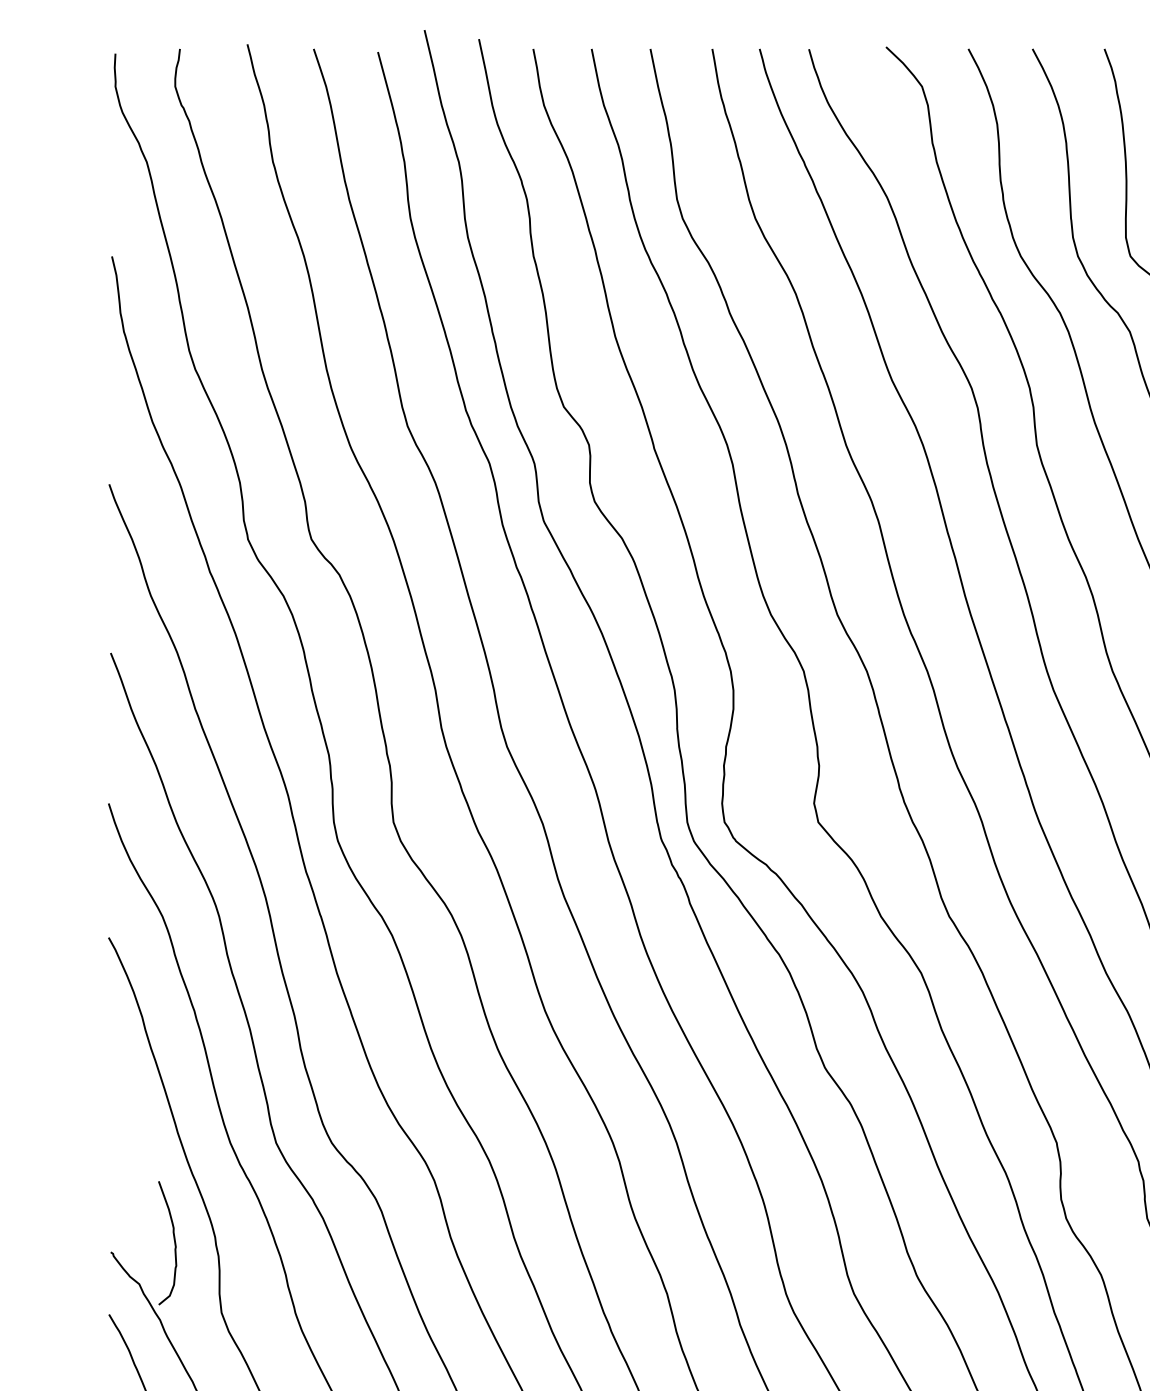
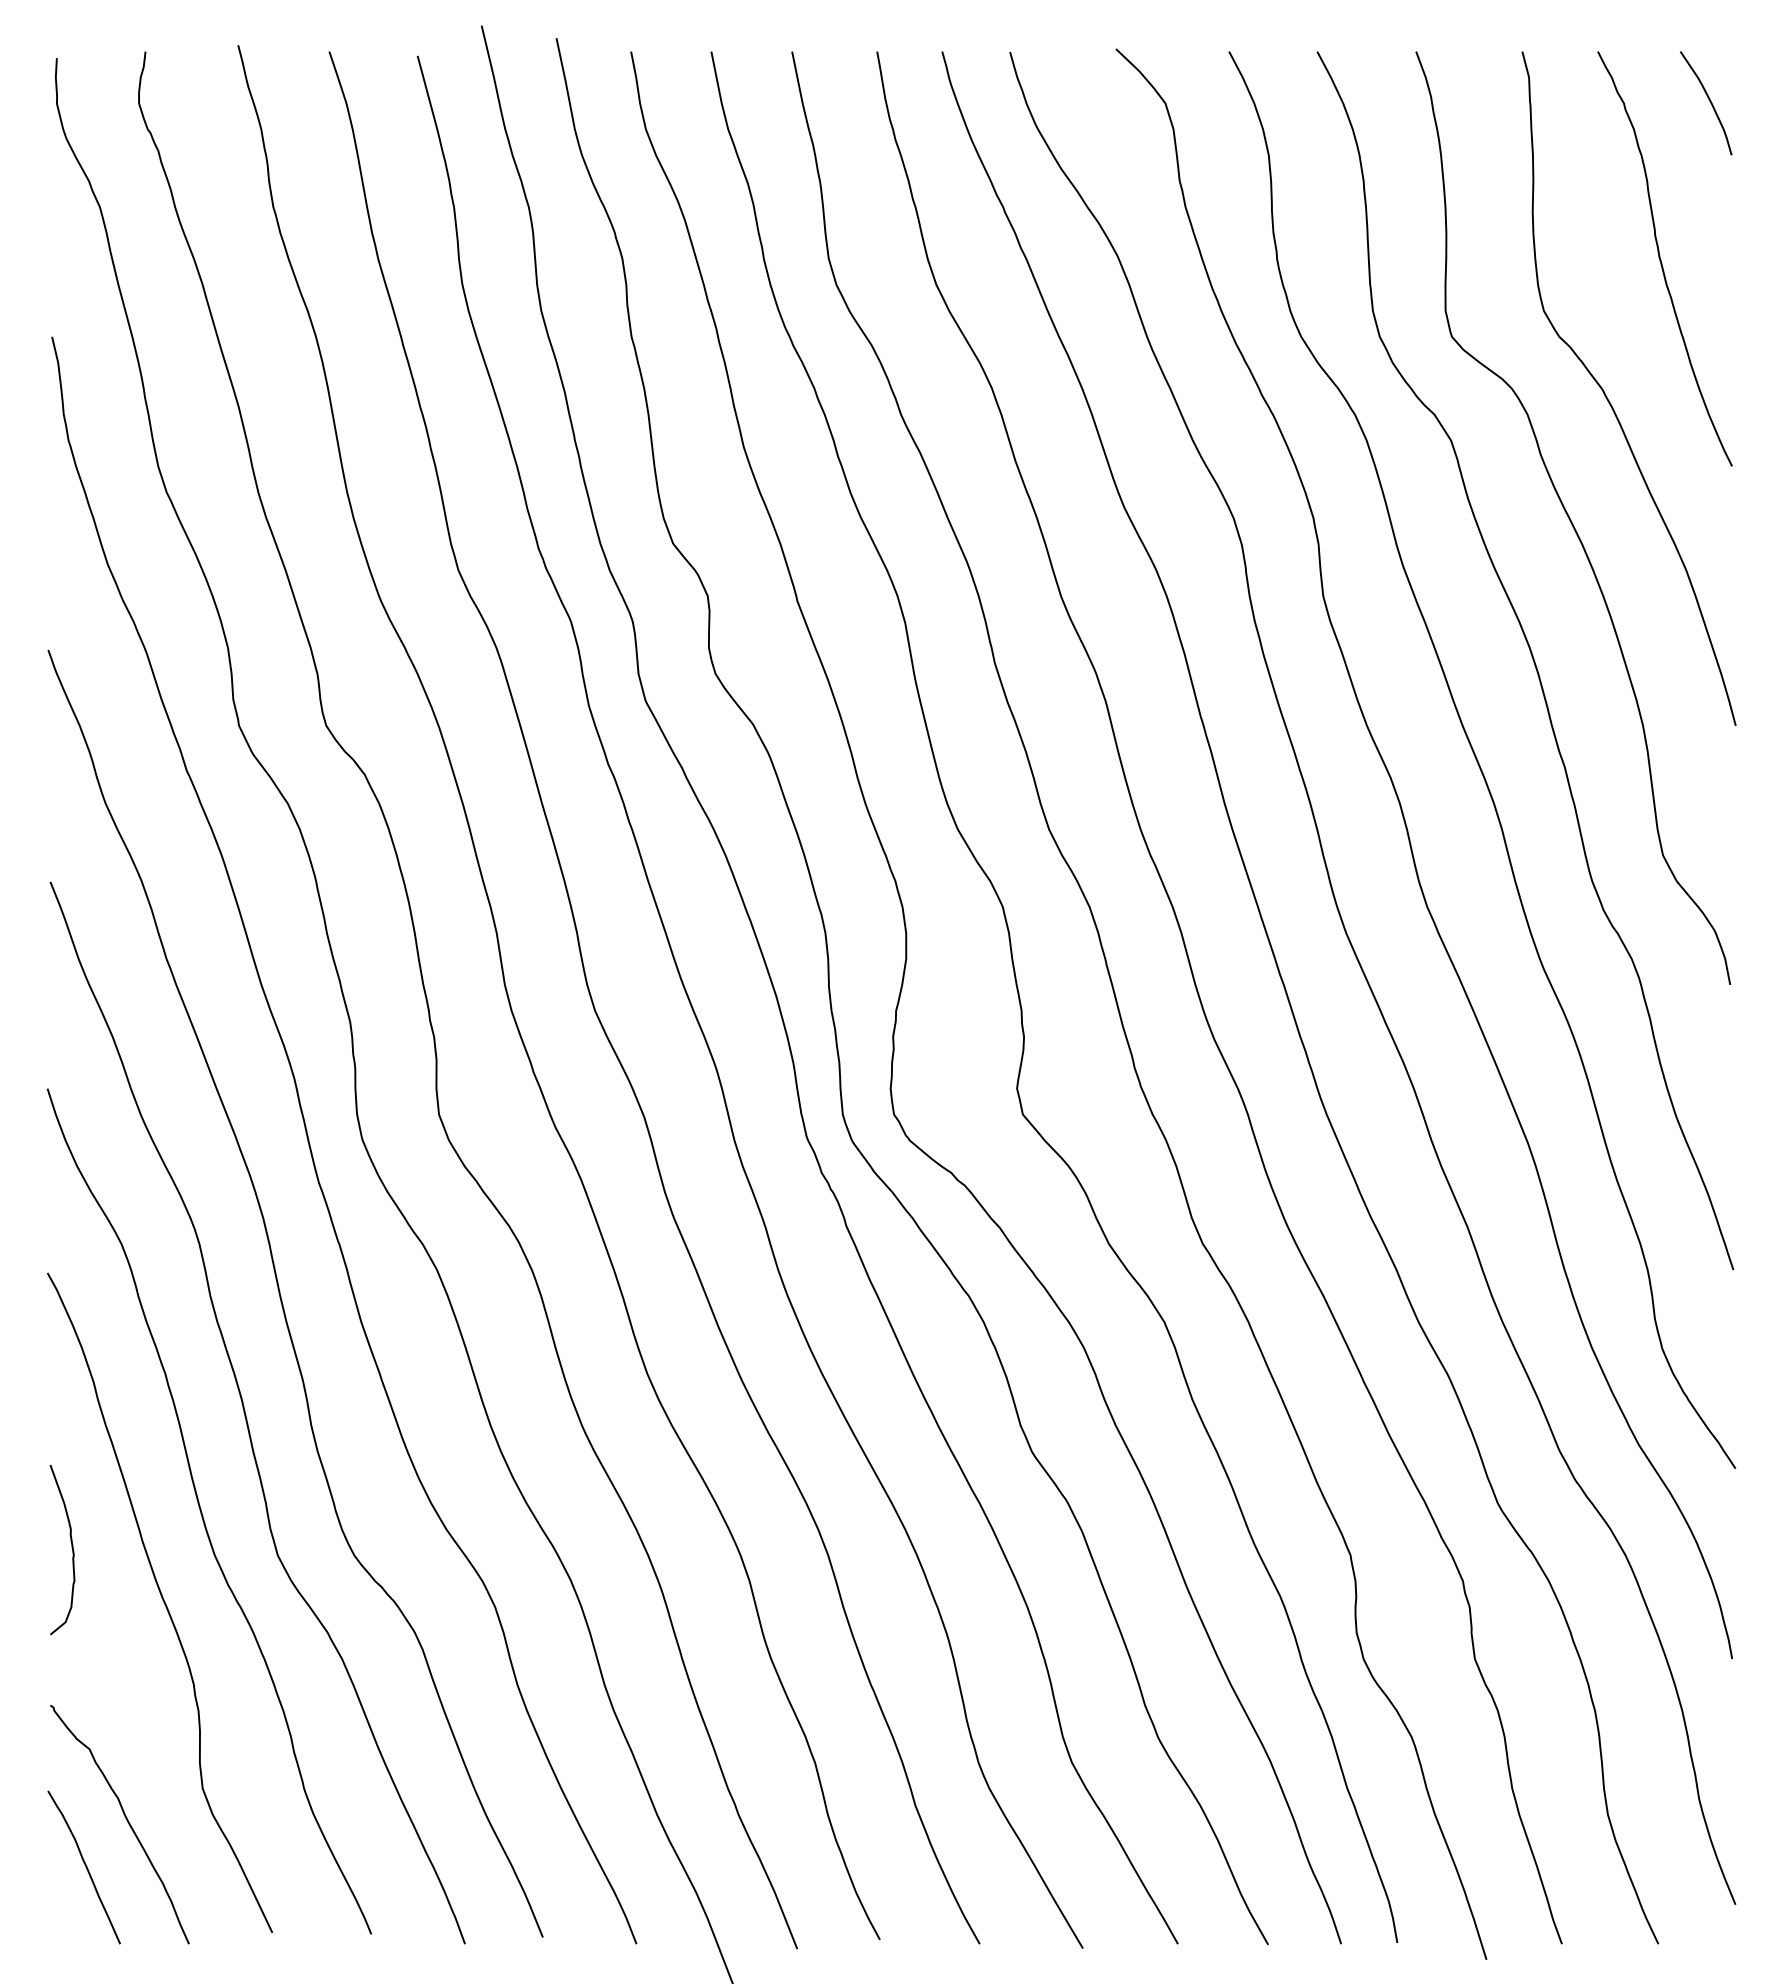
curve: (174, 1242) -> (71, 1548), moved

